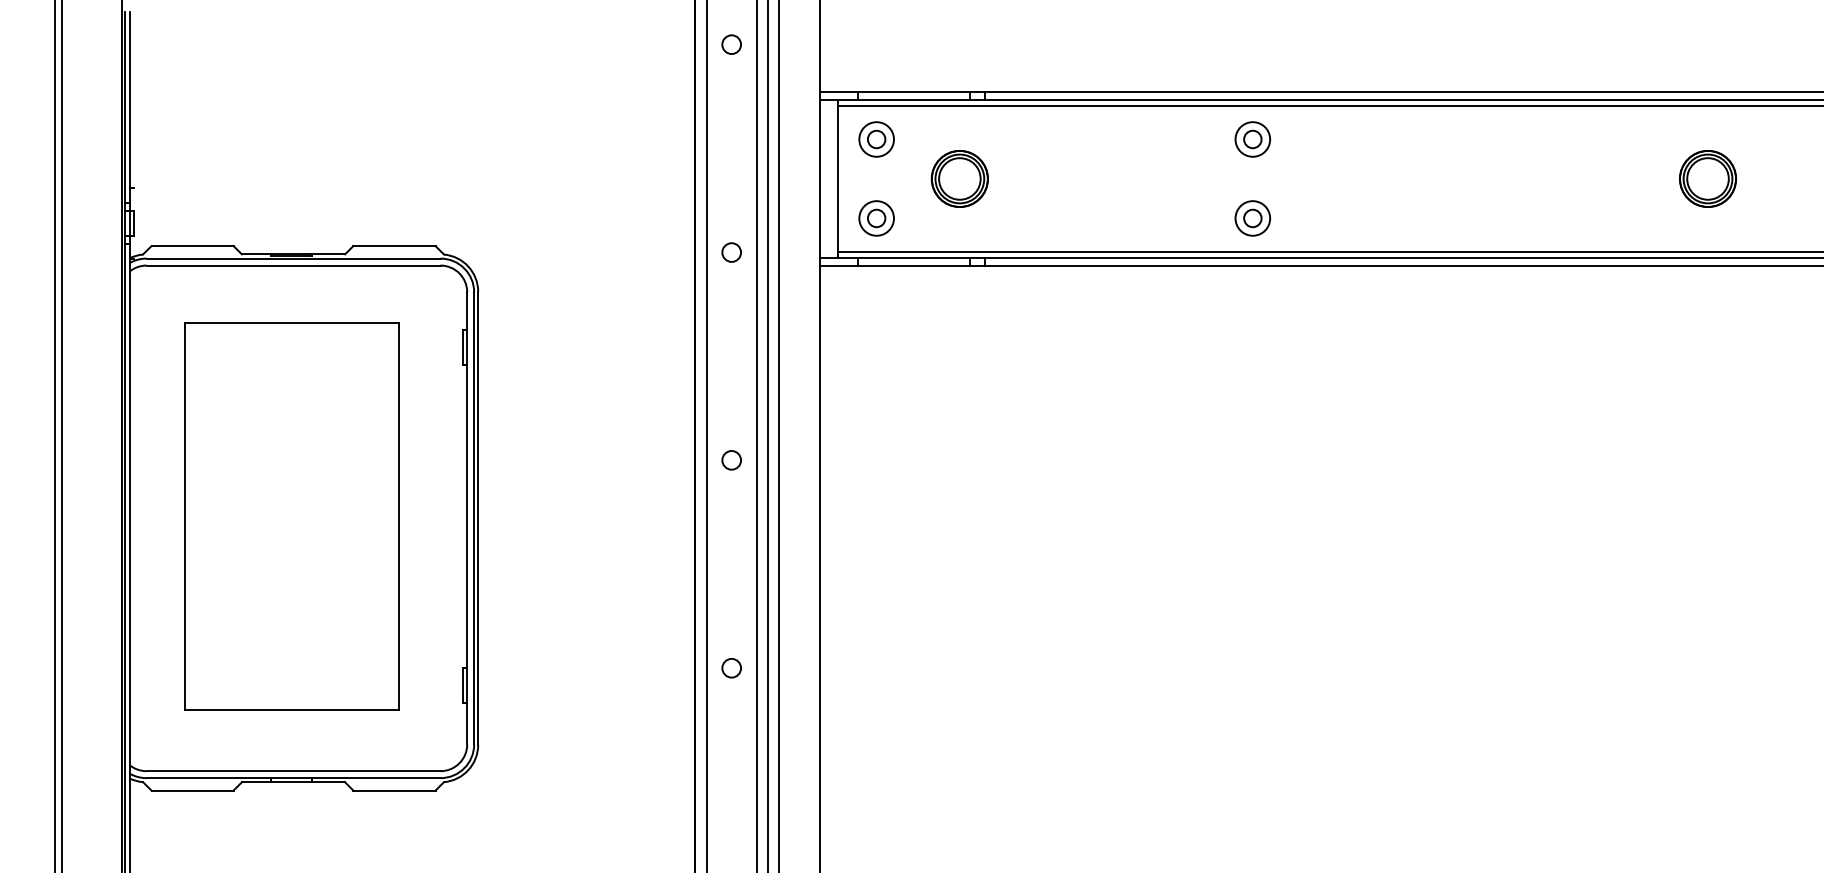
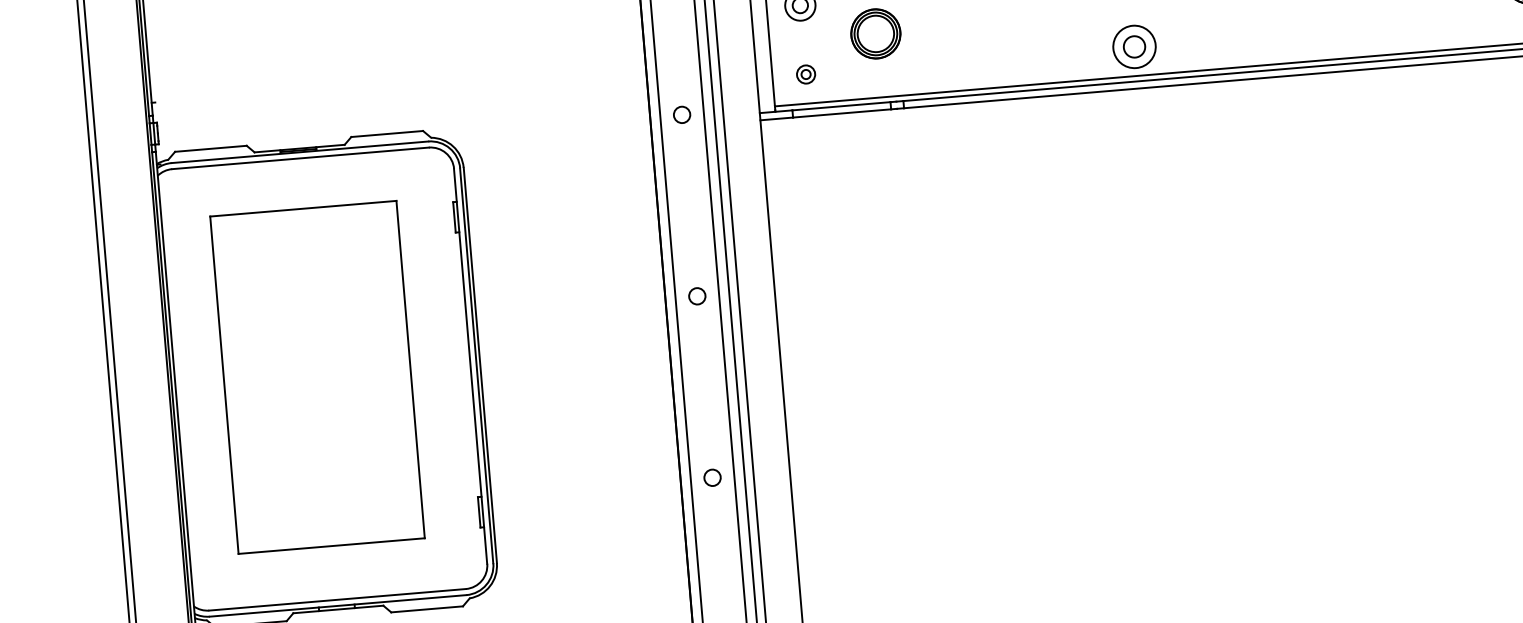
part: (876, 218) -> (806, 74), size x0.6
part: (1252, 218) -> (1134, 46), size x1.4

